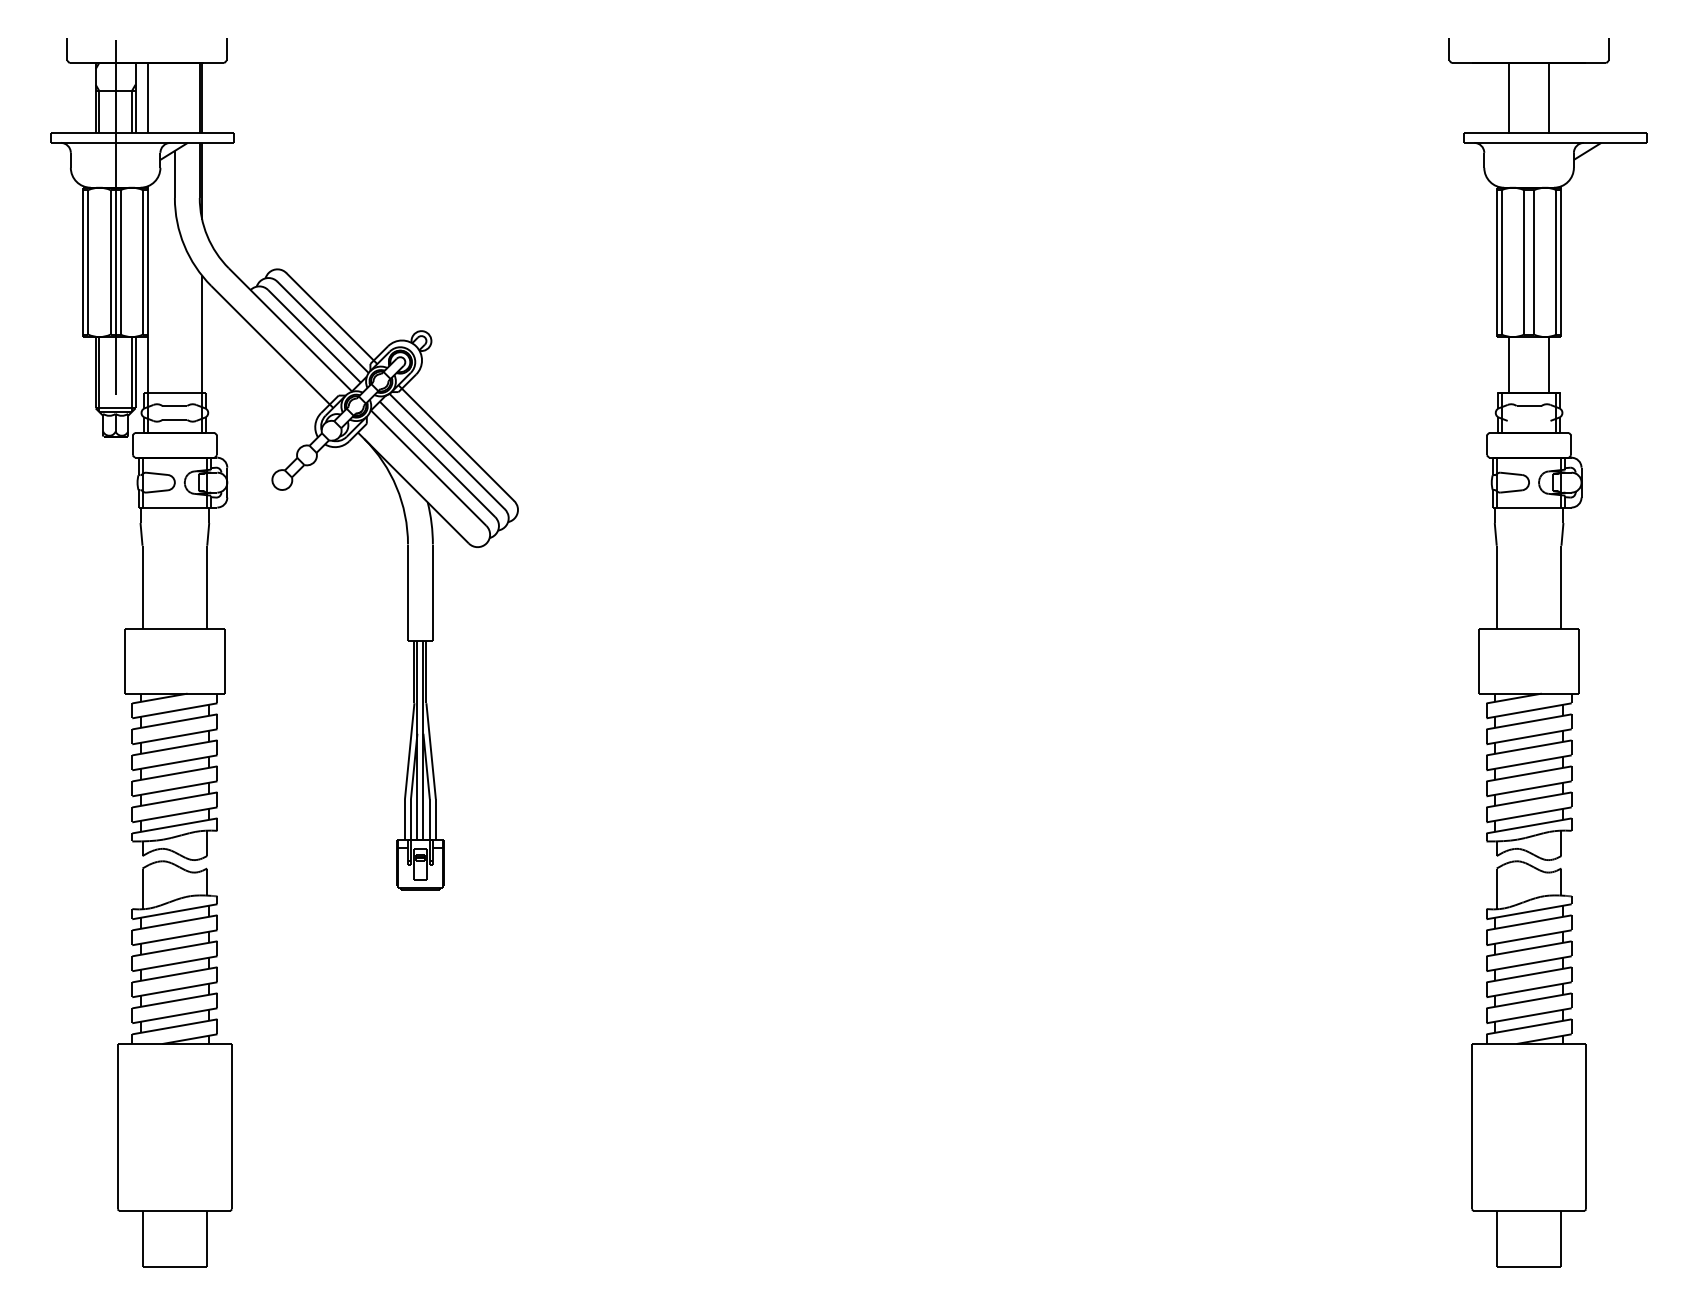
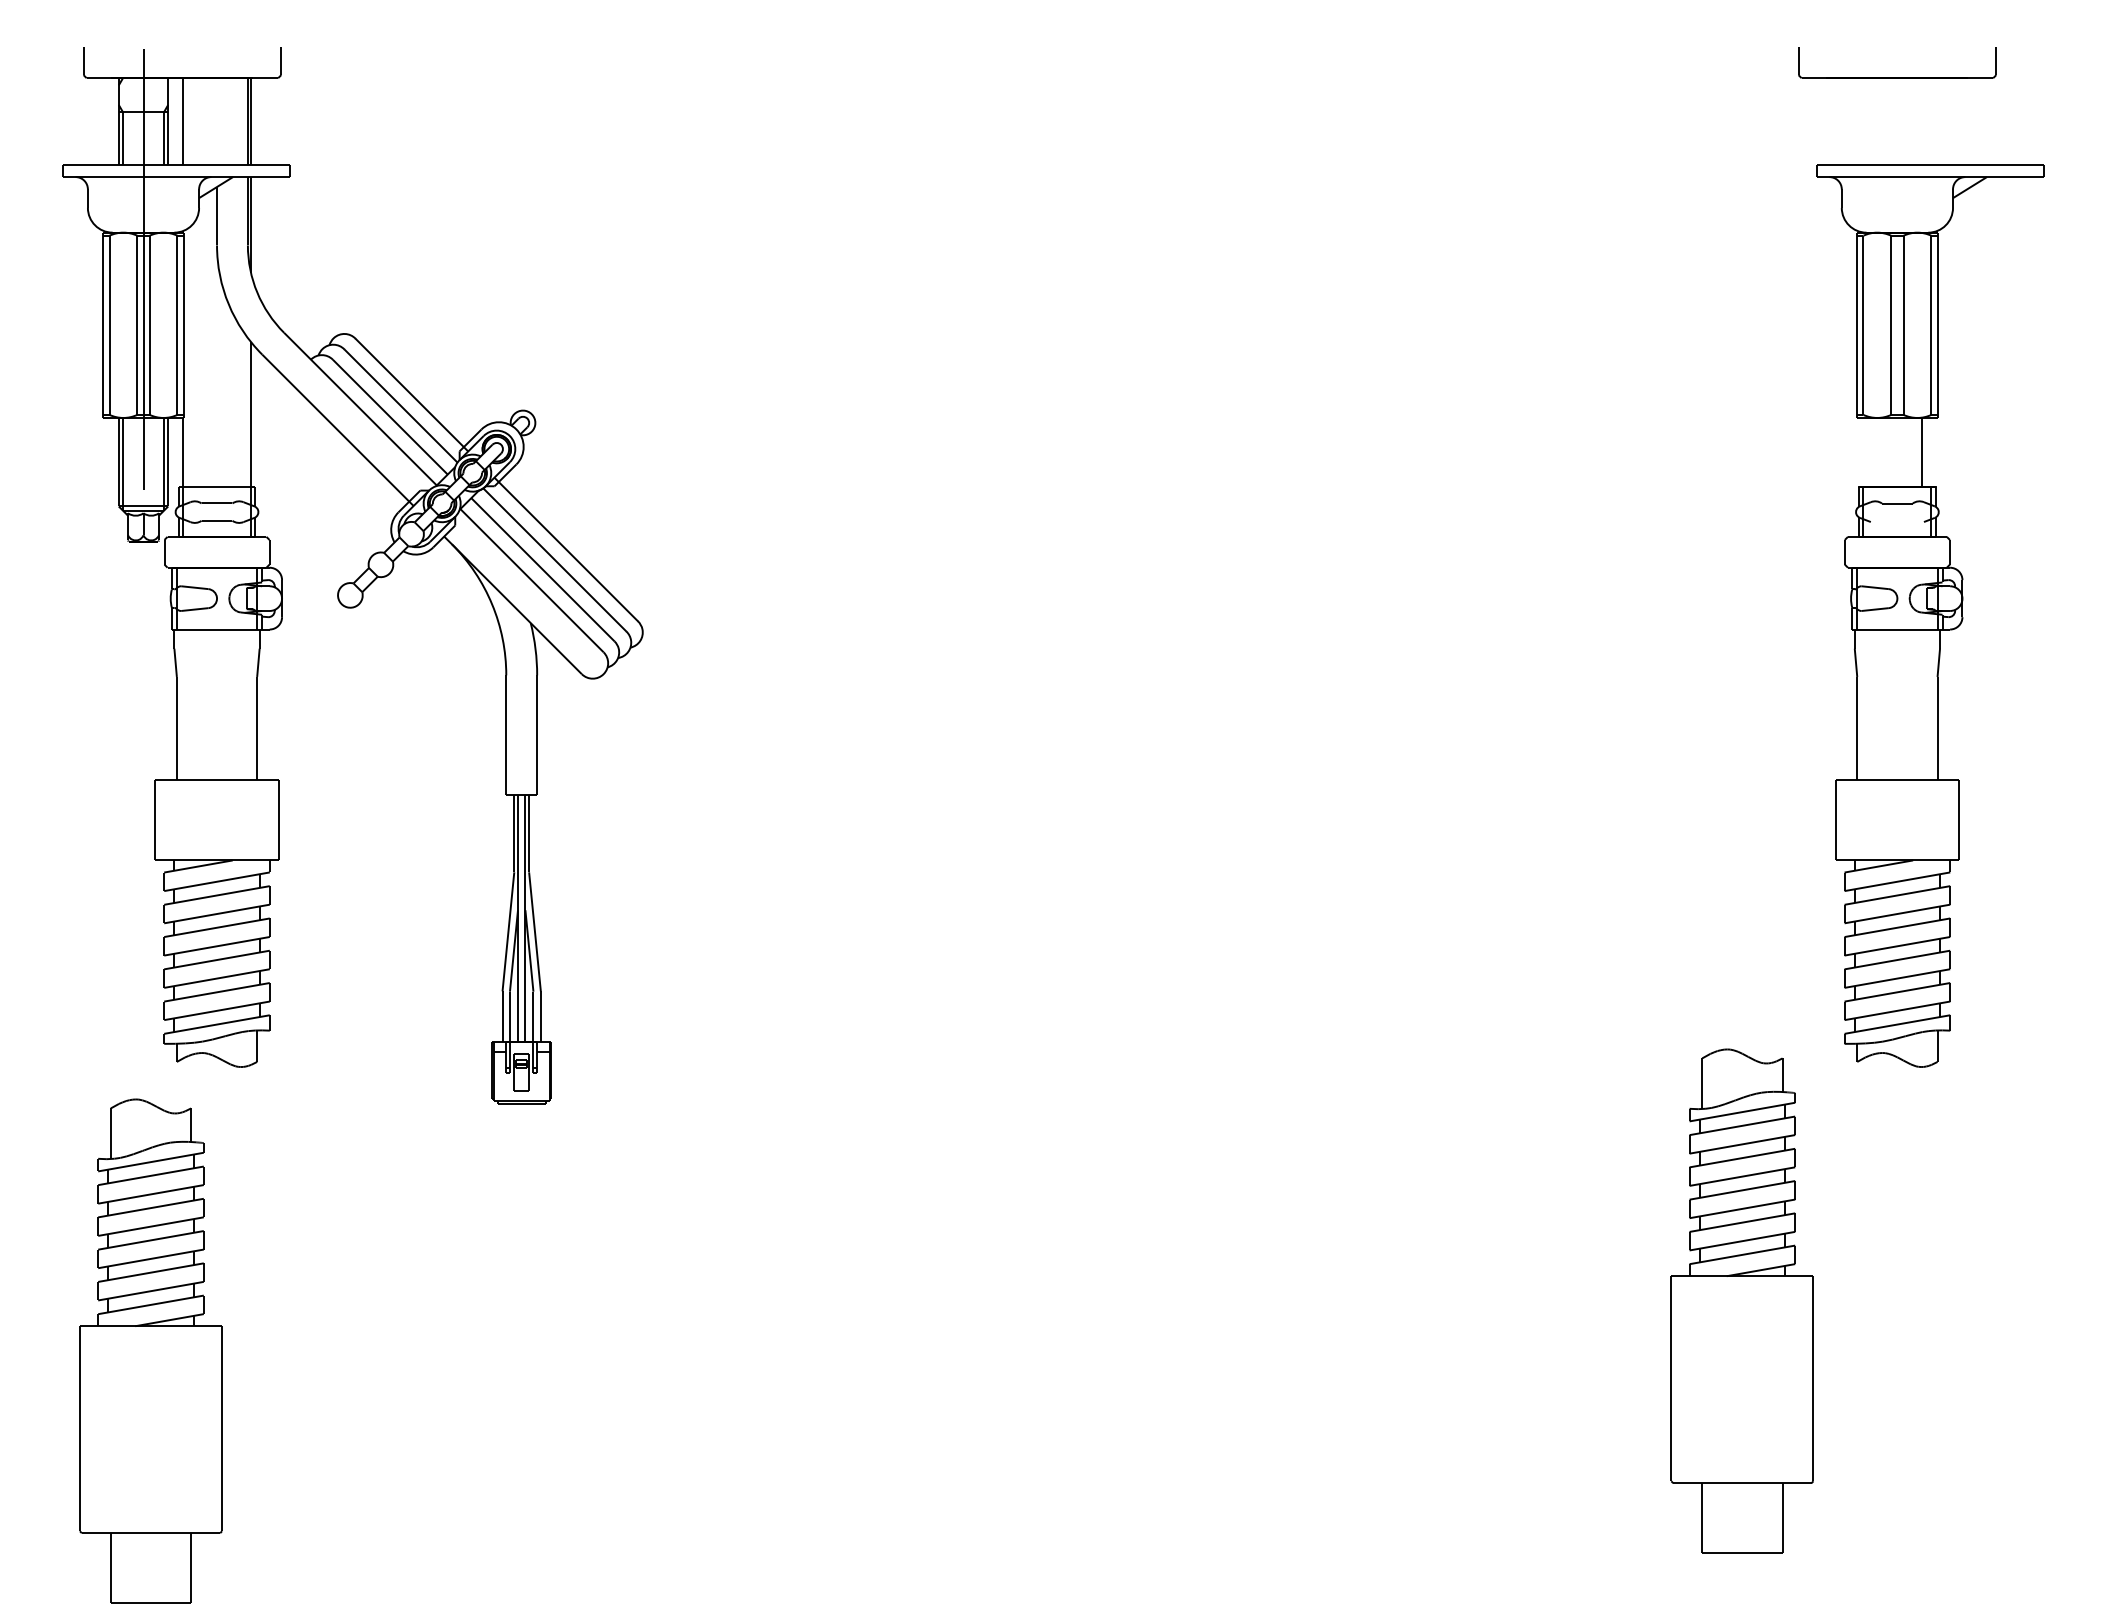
line: (1509, 98) -> (1872, 121), removed
line: (1549, 98) -> (1922, 121), removed
line: (1509, 364) -> (1872, 452), removed
part: (174, 1063) -> (150, 1350), moved
part: (1528, 1063) -> (1741, 1300), moved

